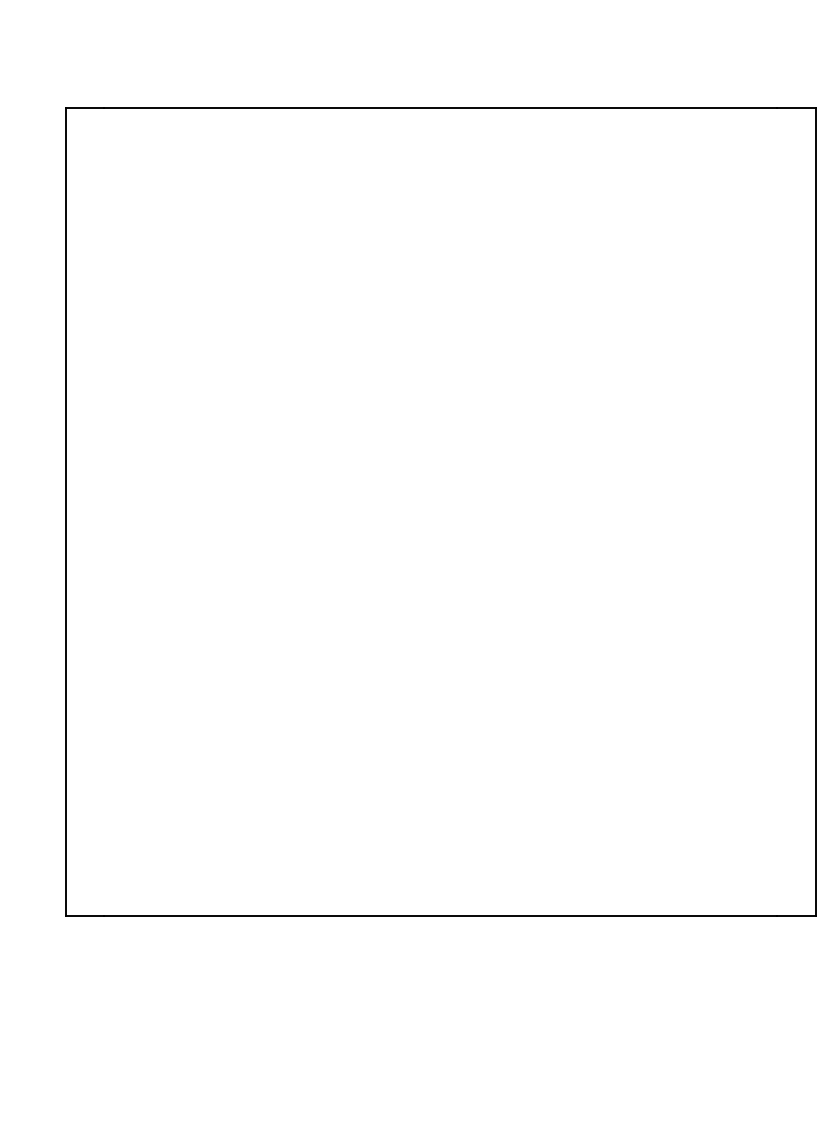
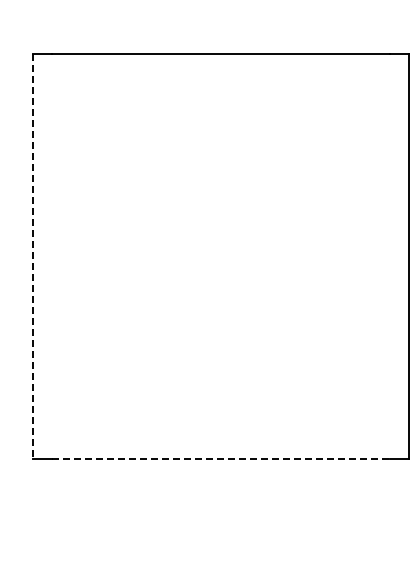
line: (66, 511) -> (33, 256), solid -> dashed
line: (441, 915) -> (221, 459), solid -> dashed

